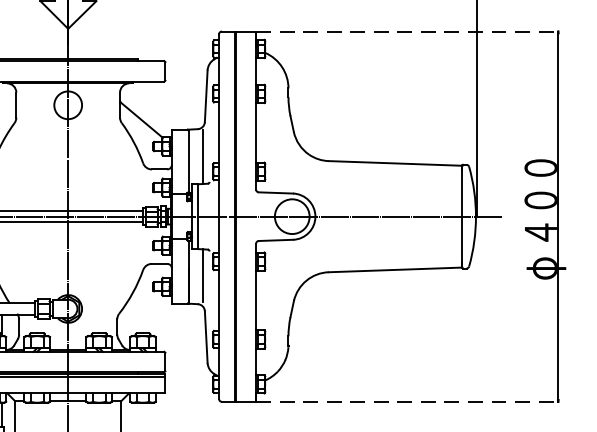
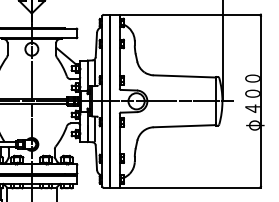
line: (407, 30) -> (190, 14), dashed -> solid
line: (407, 401) -> (190, 187), dashed -> solid

